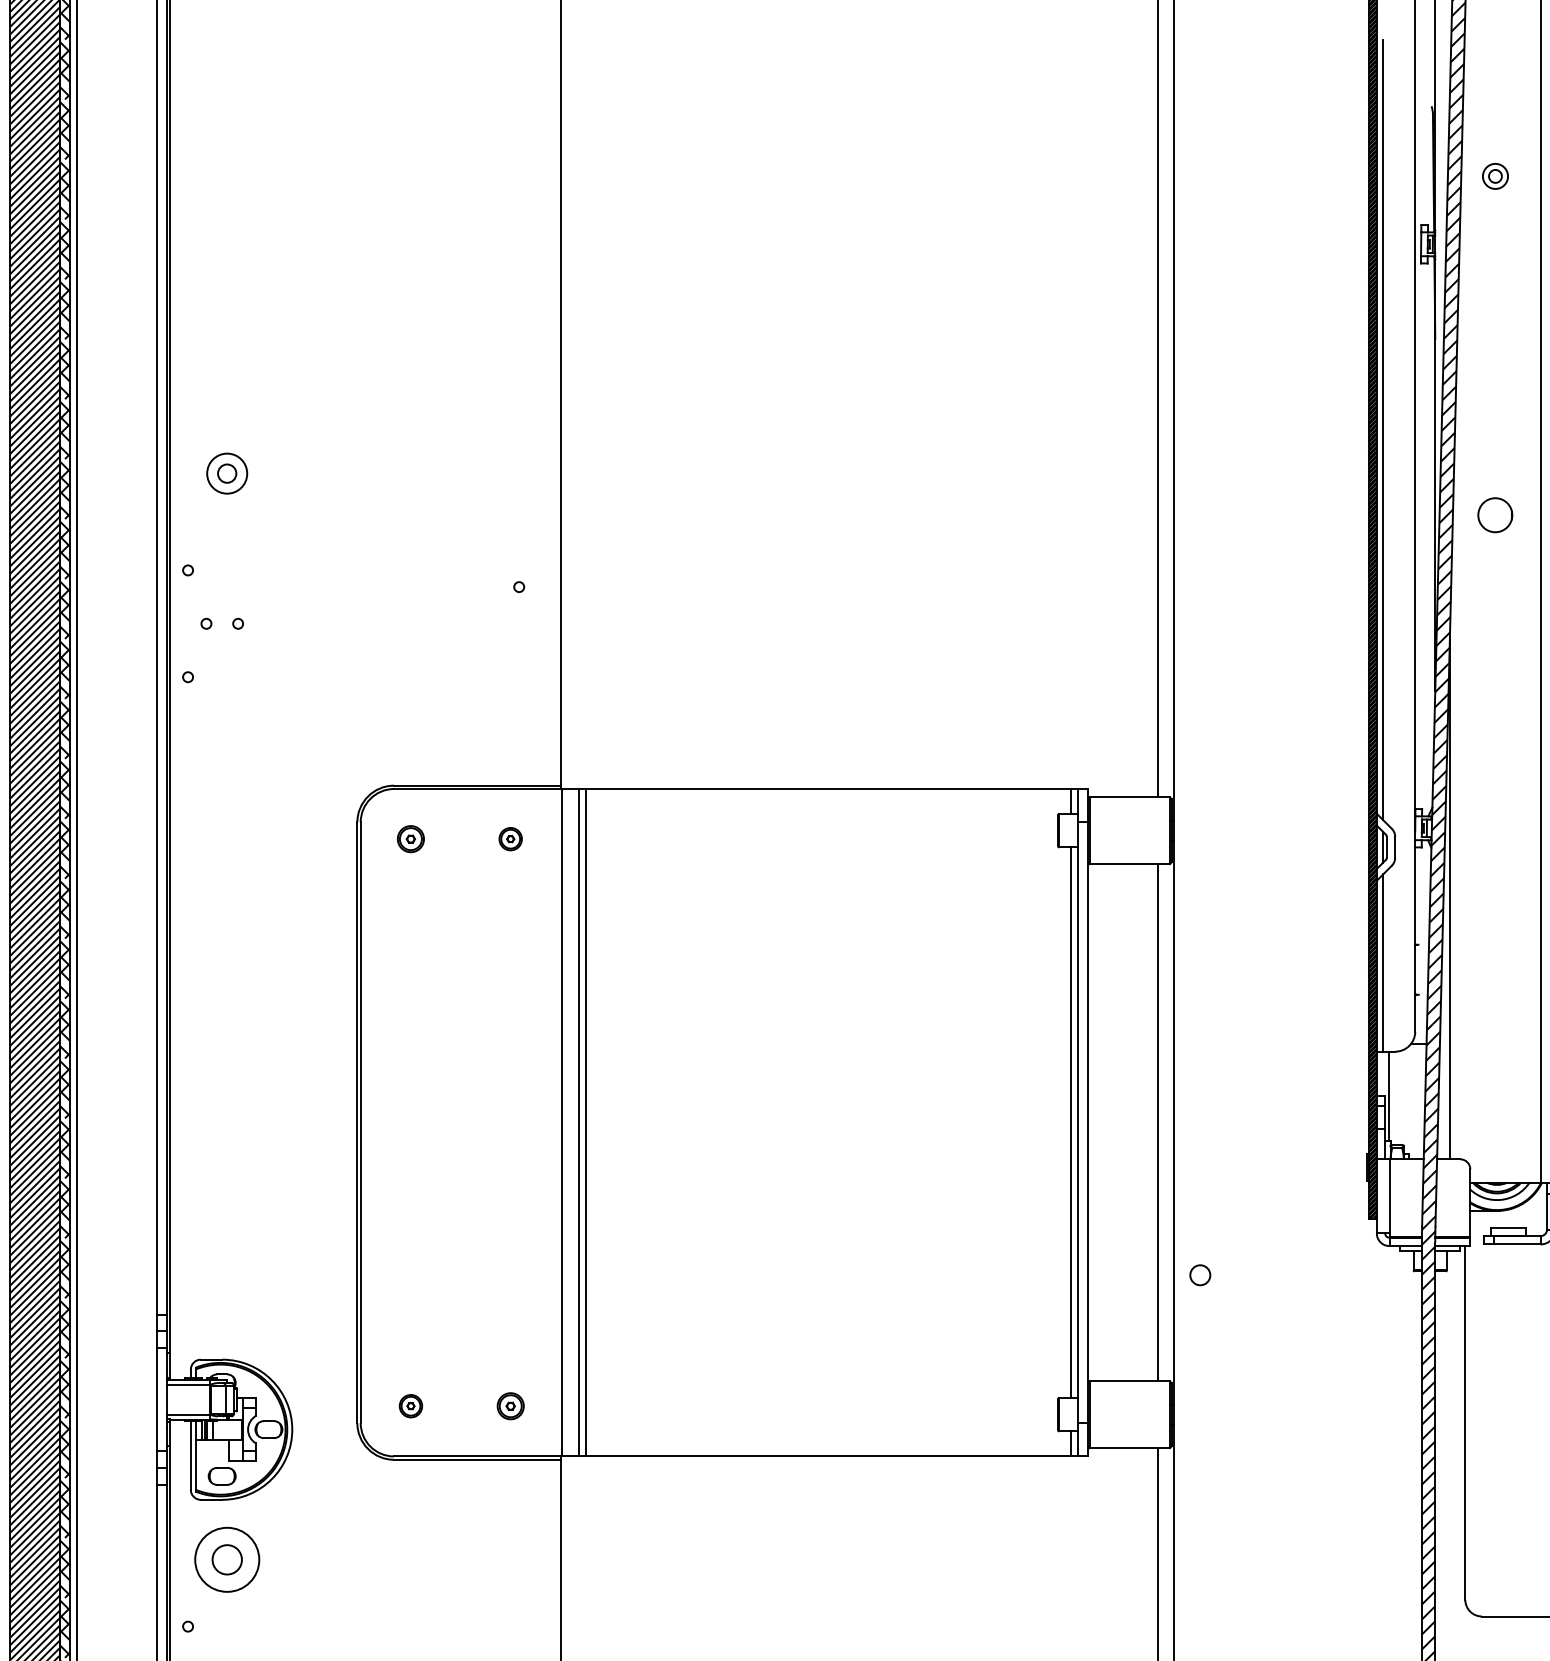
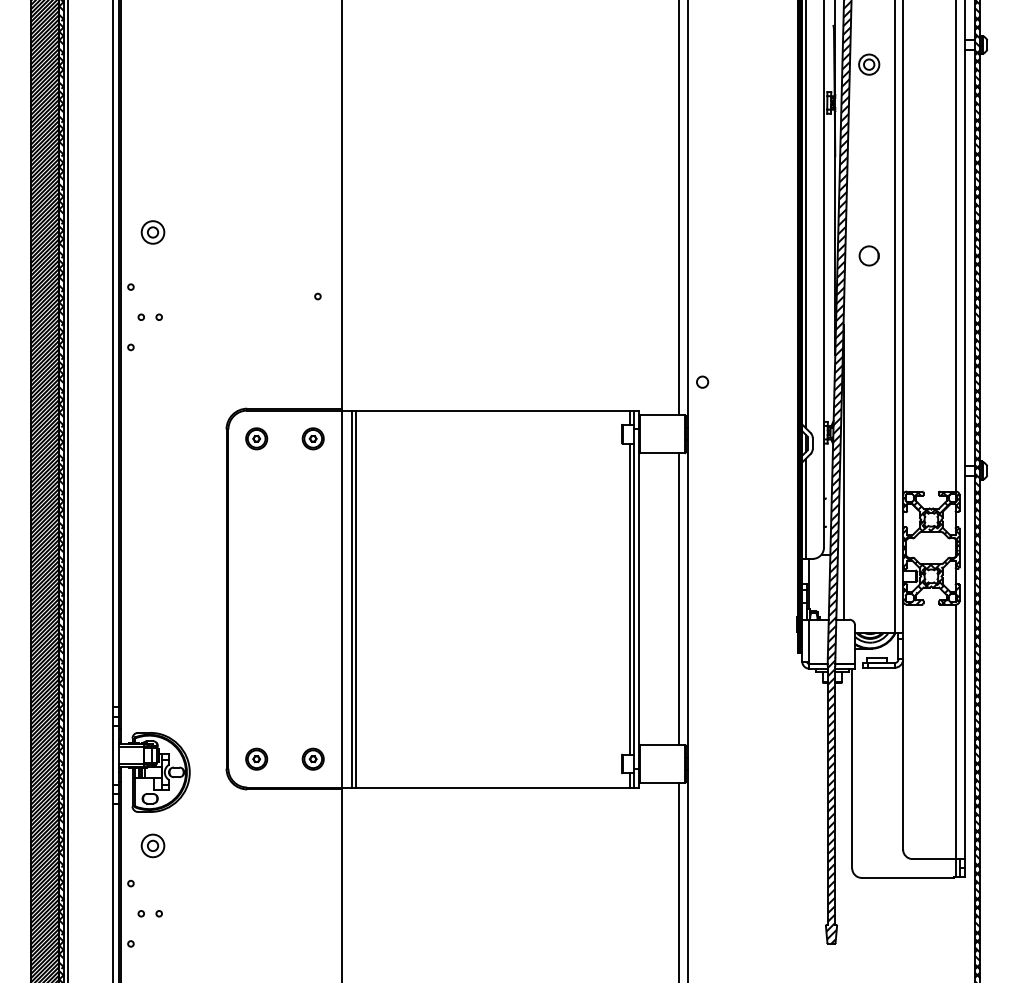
part: (1495, 176) -> (869, 64), size x1.43
part: (410, 838) -> (256, 438), size x1.43
part: (509, 838) -> (312, 438), size x1.67
circle: (1200, 1274) -> (702, 381), moved
part: (410, 1405) -> (256, 758), size x1.67
part: (509, 1405) -> (312, 758), size x1.43
part: (226, 1559) -> (152, 845), size x0.62

